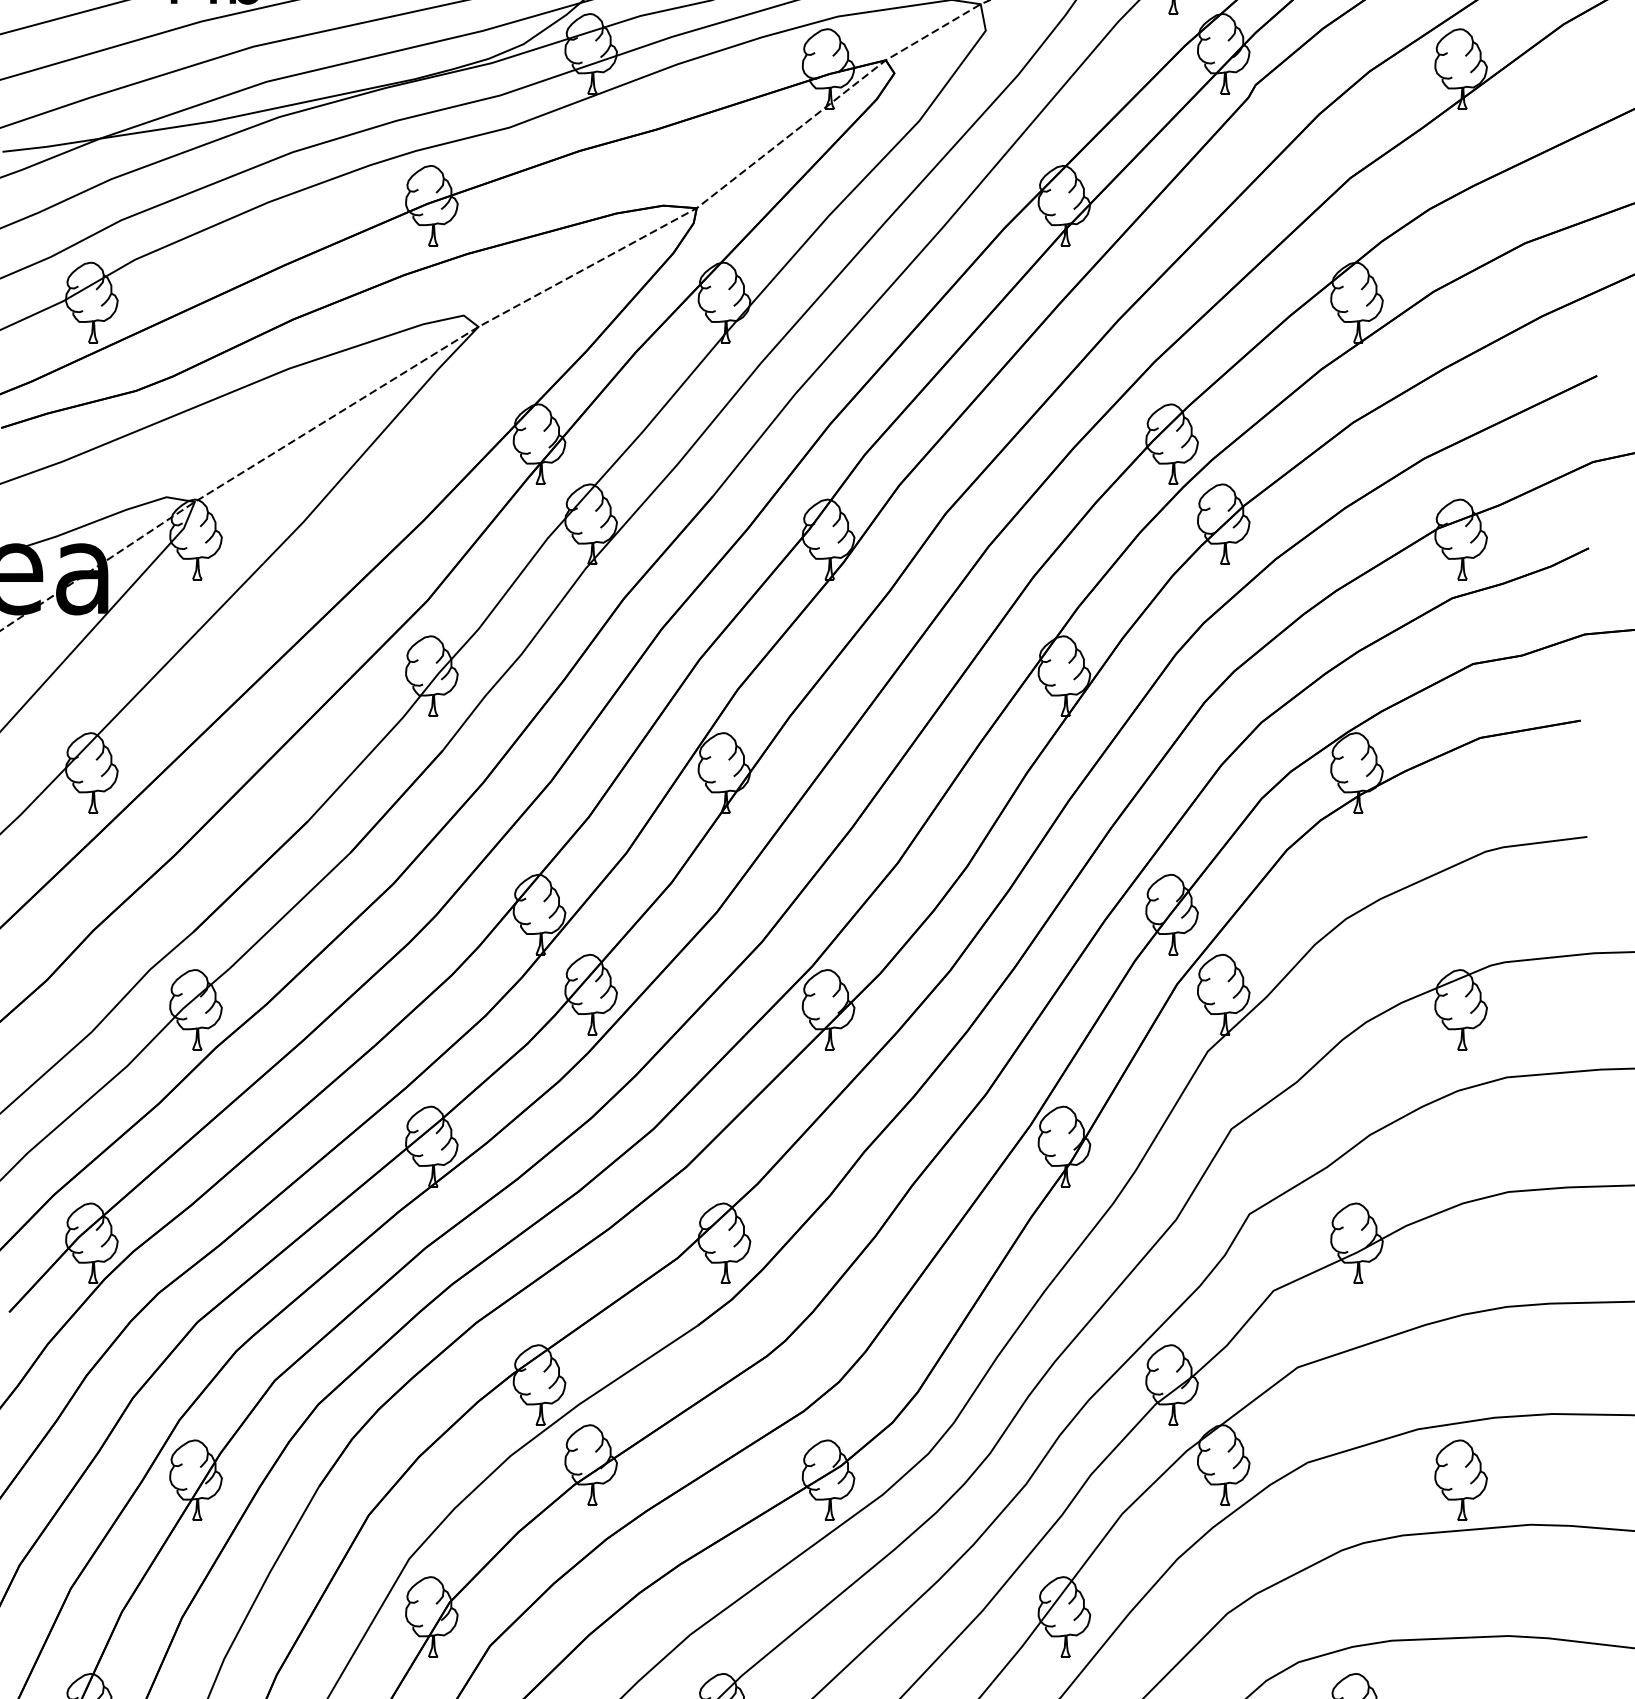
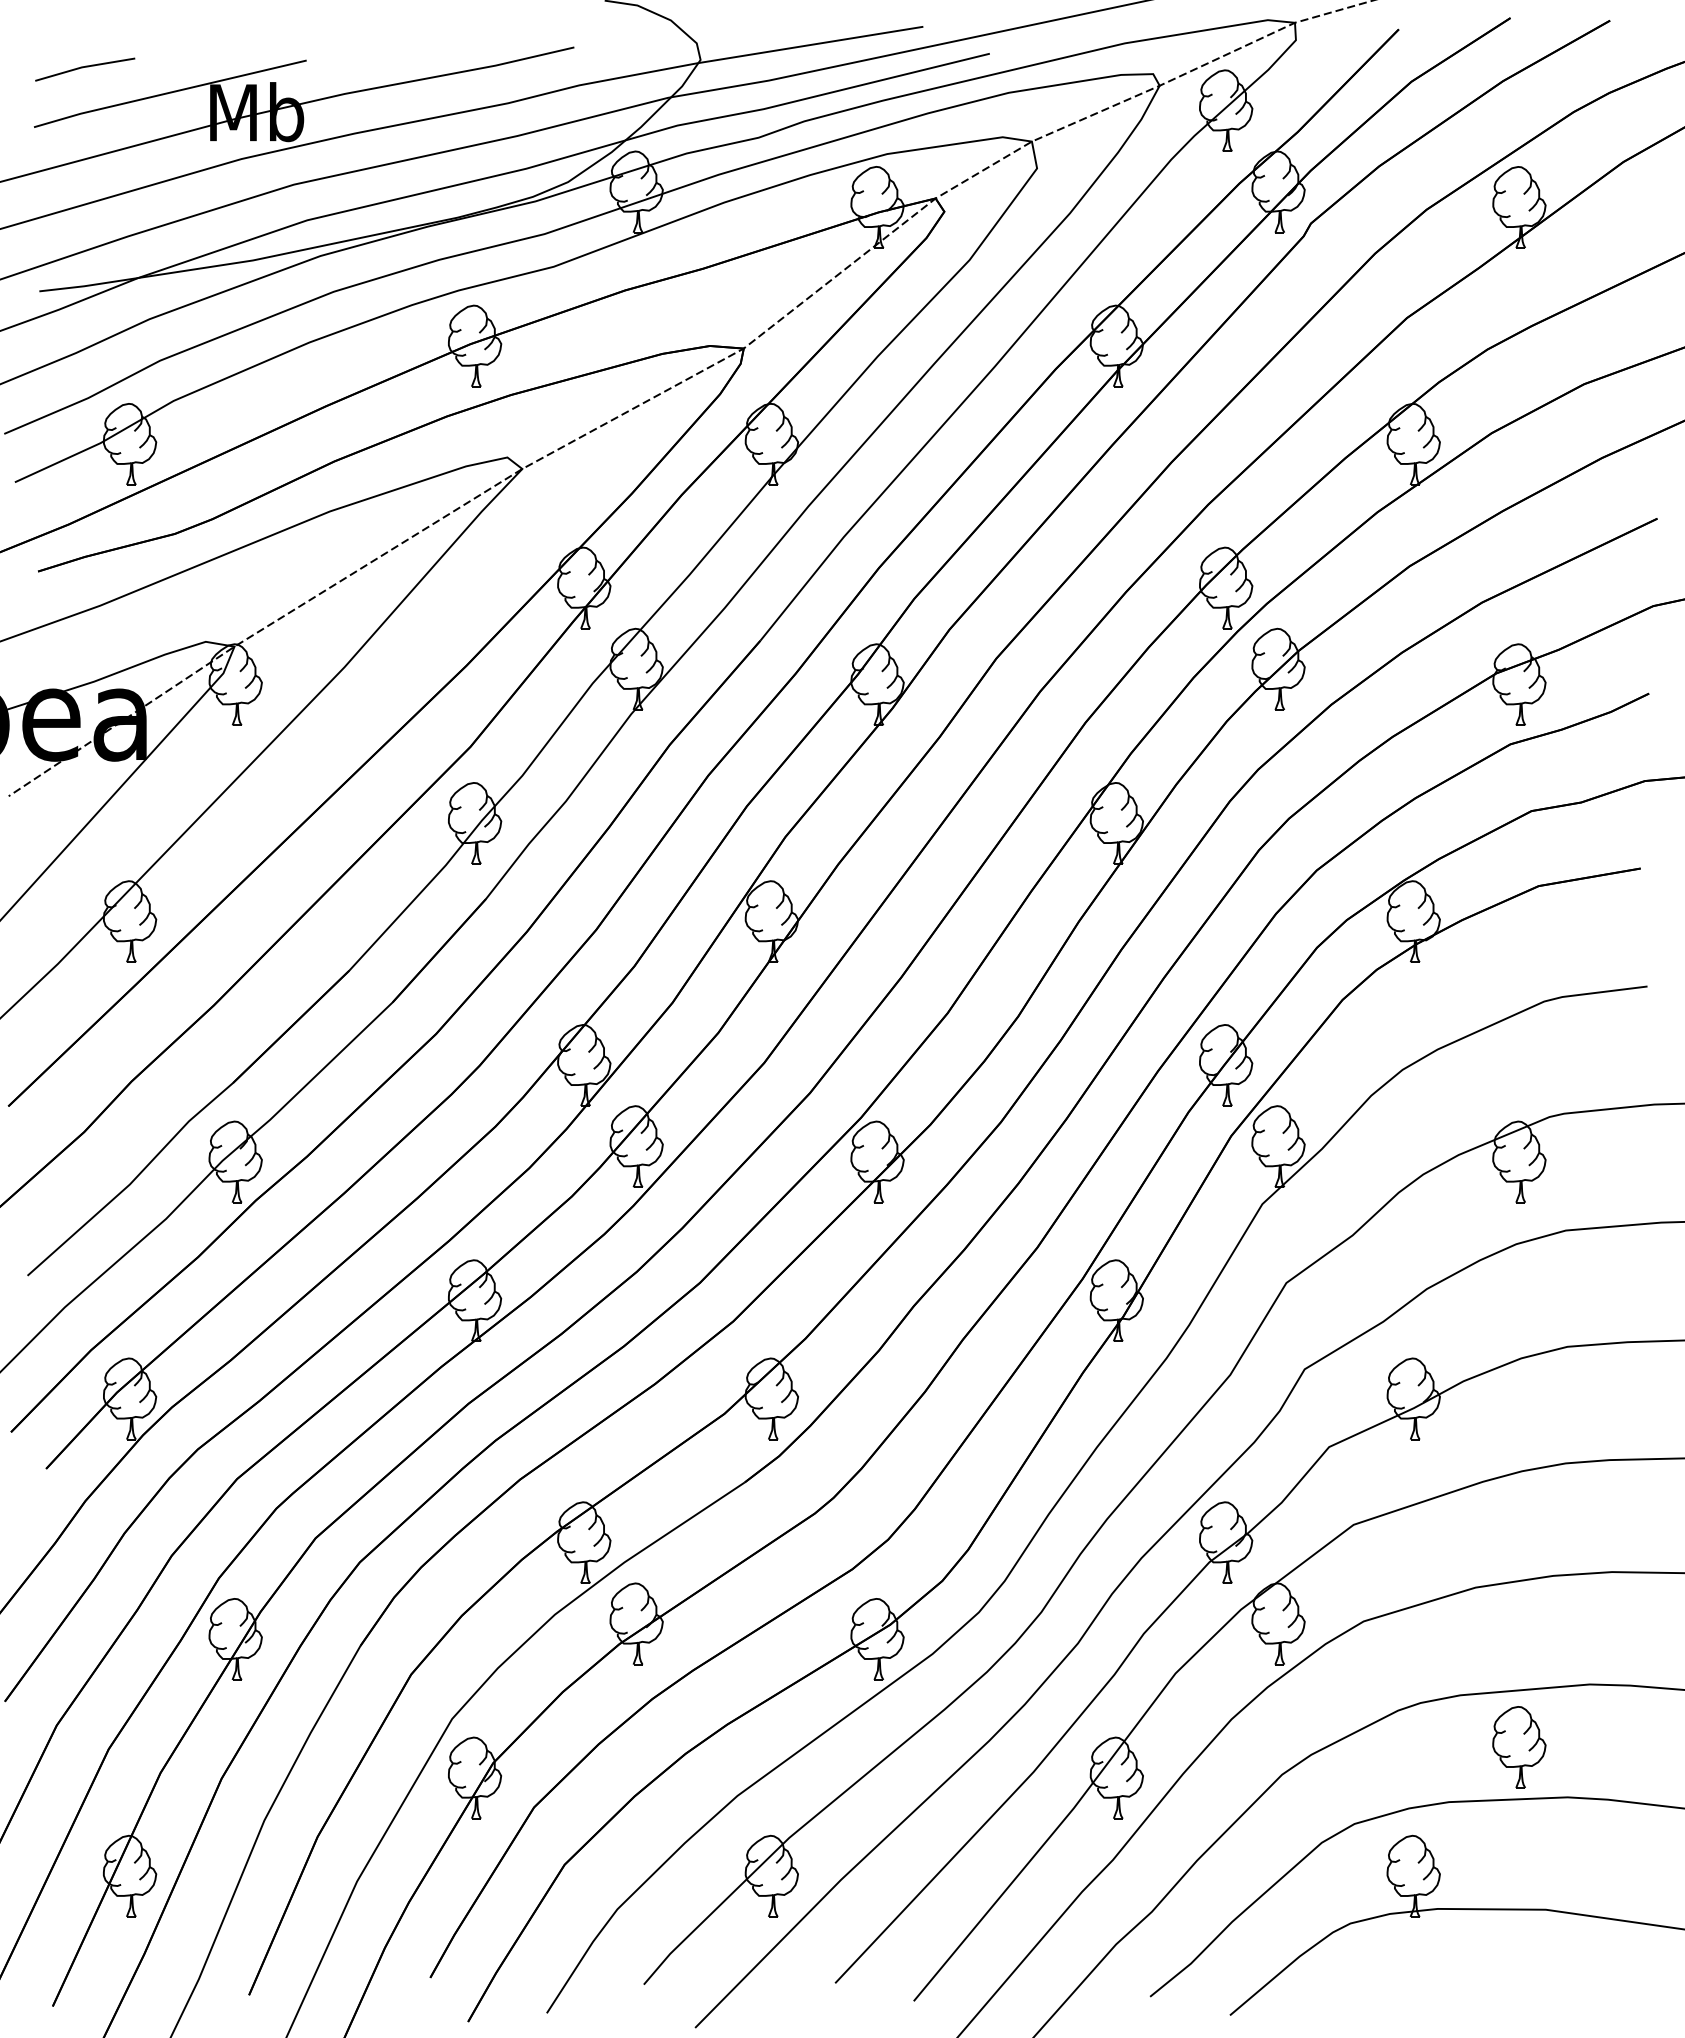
part: (1461, 1480) -> (1519, 1747), moved

